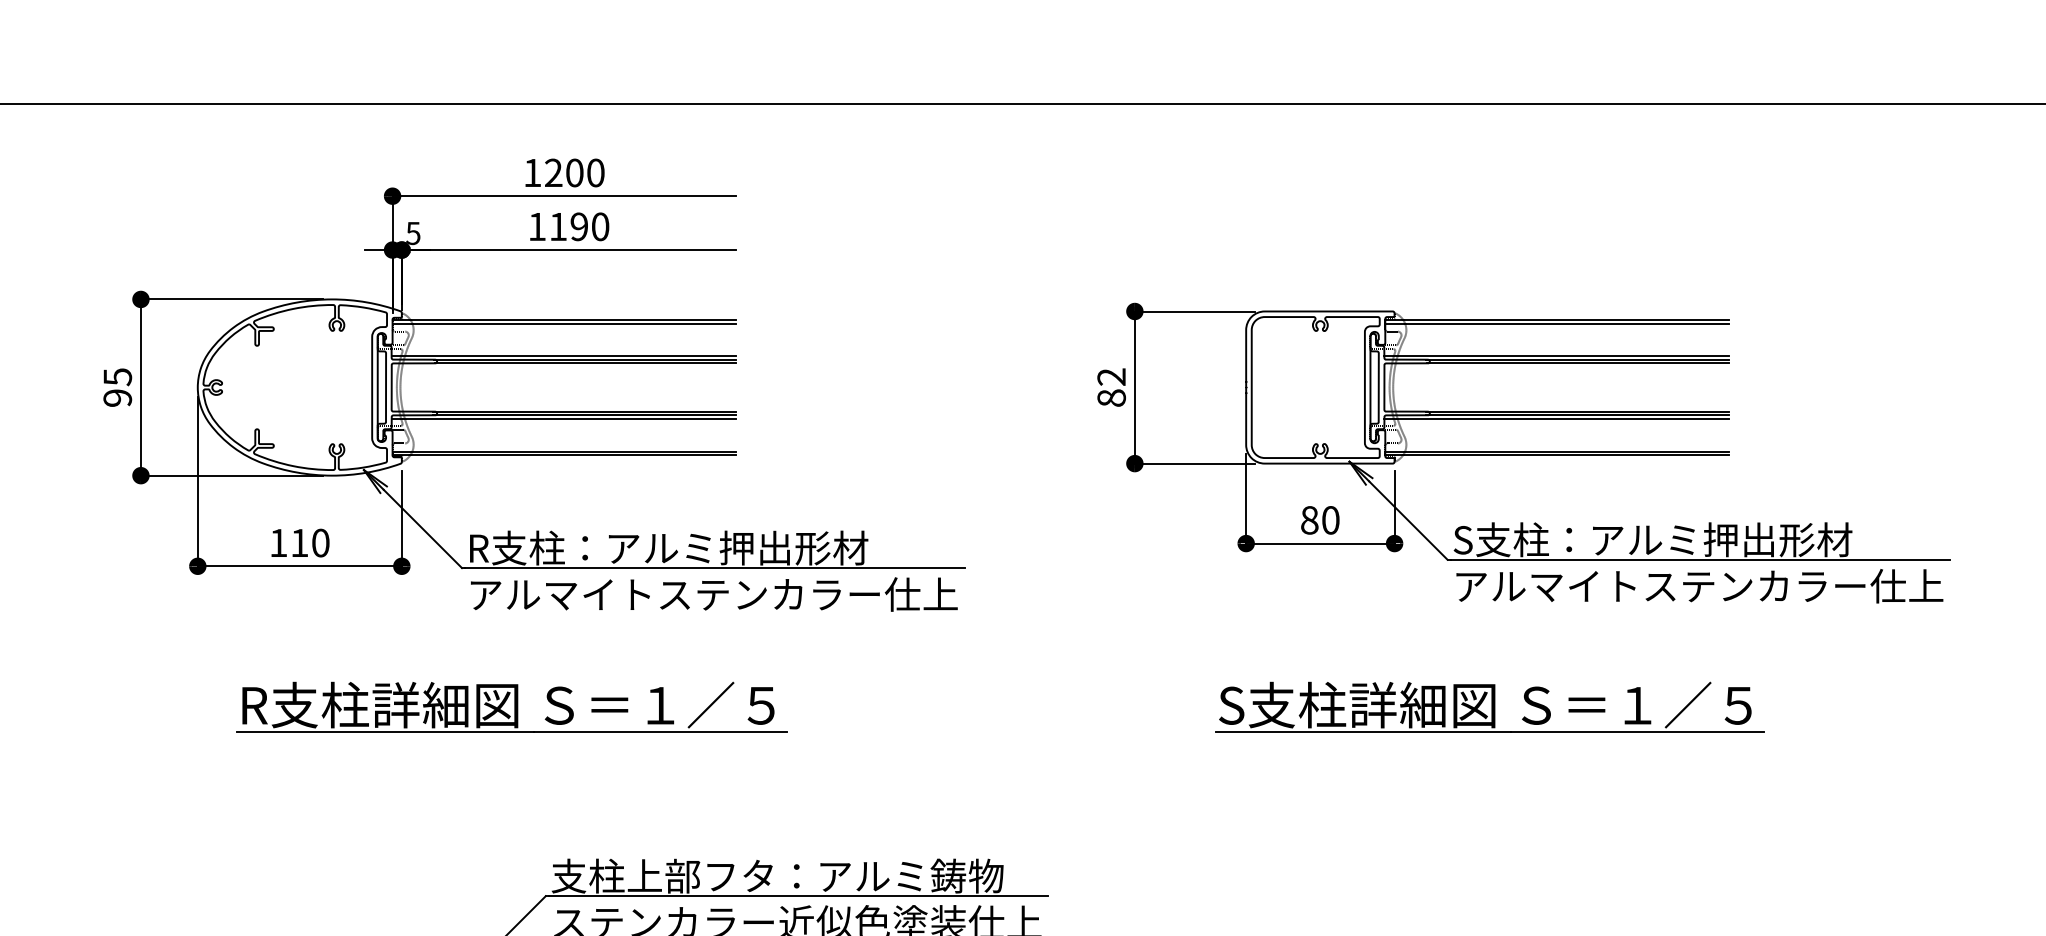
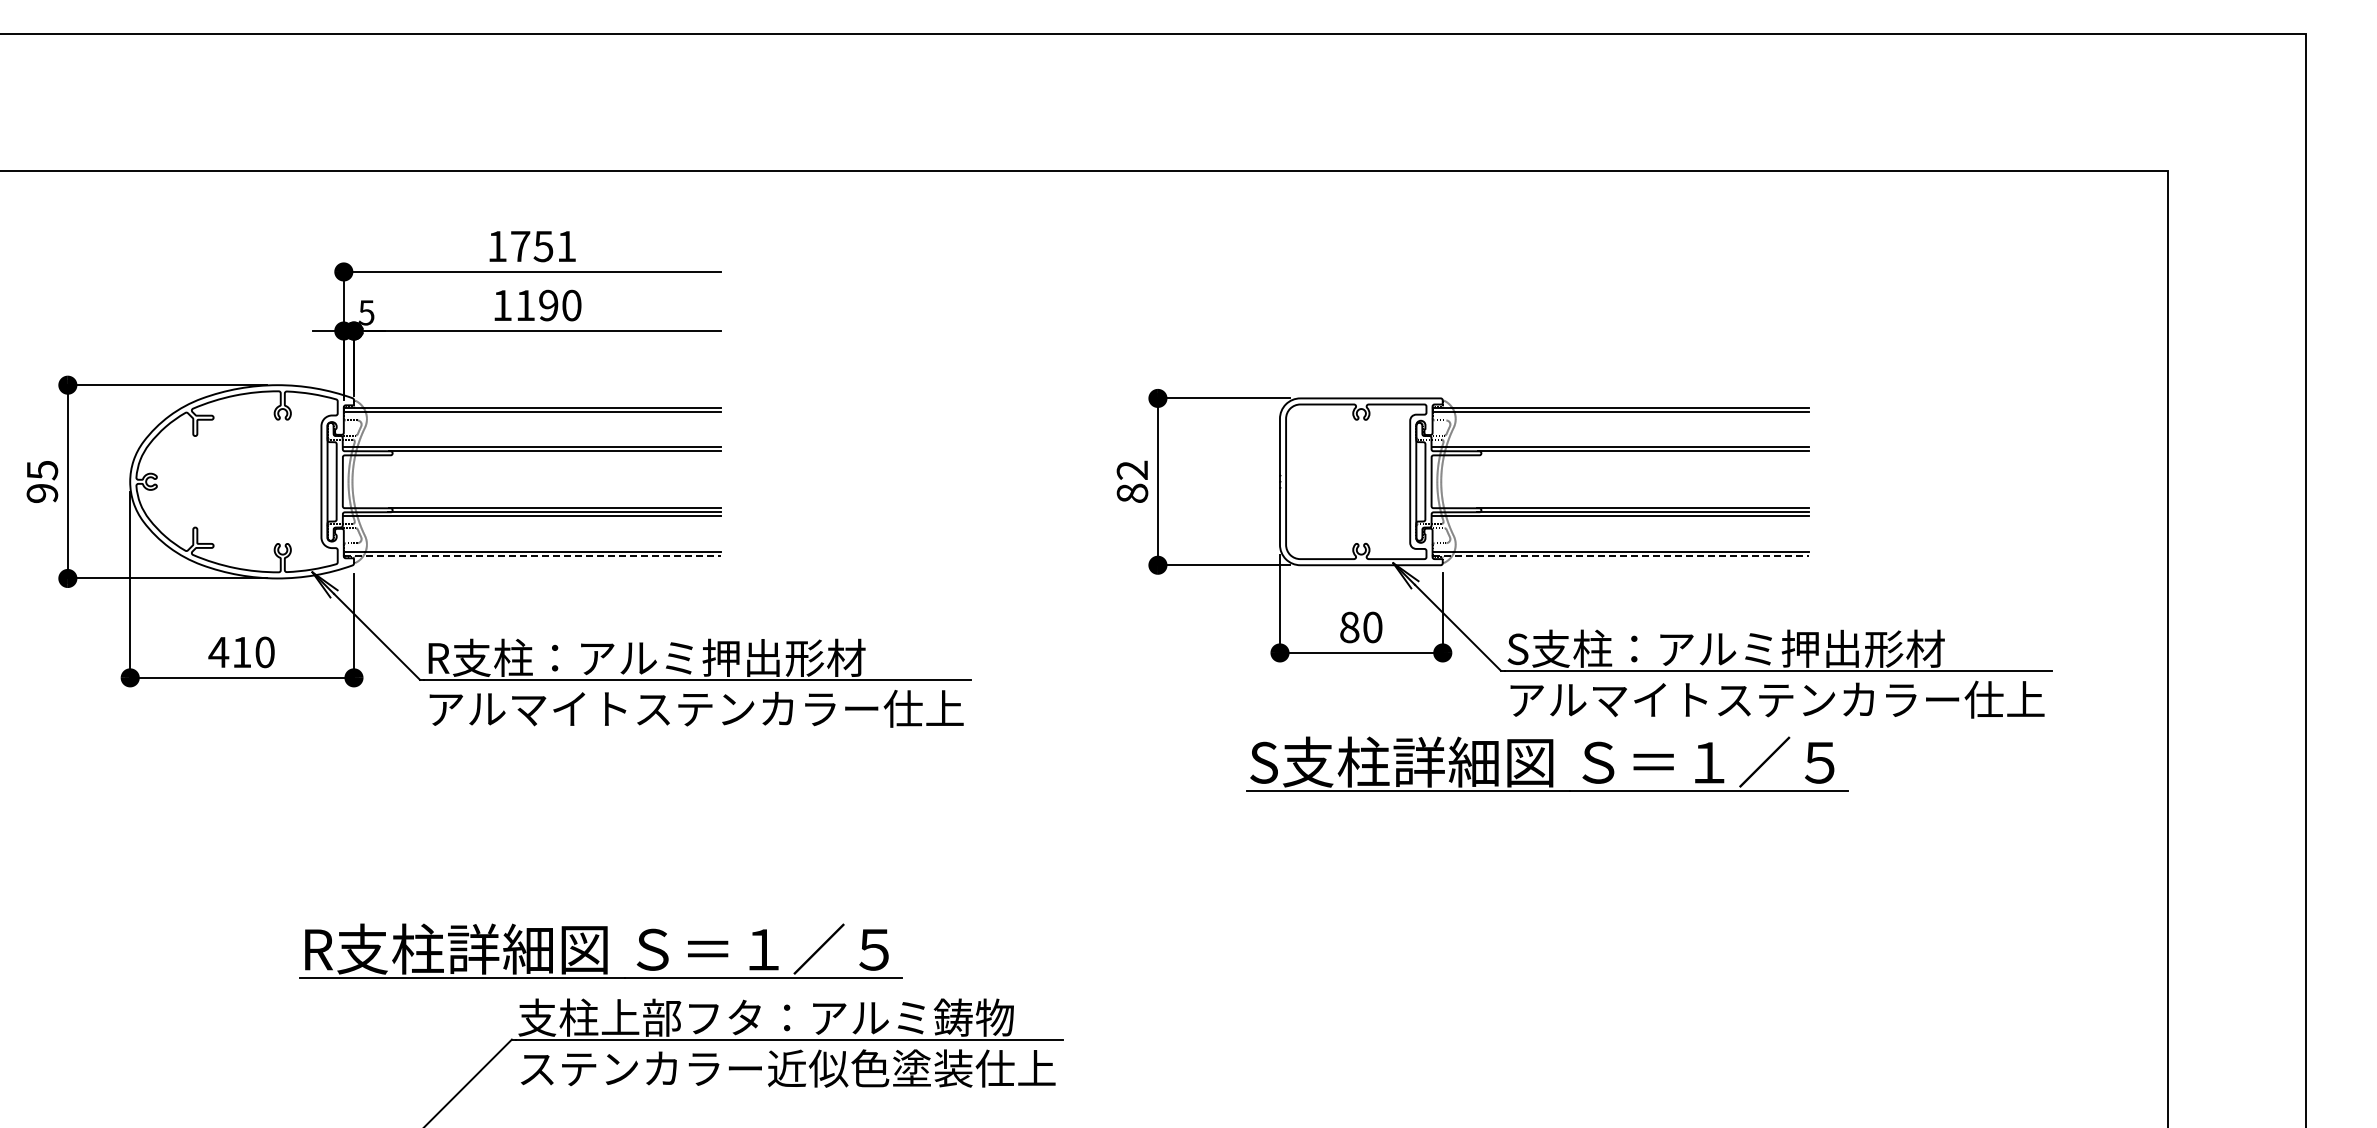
text: (574, 172) -> (543, 246), 1200 -> 1751
line: (584, 363) -> (554, 455), removed
line: (1577, 363) -> (1643, 455), removed
line: (564, 455) -> (532, 556), solid -> dashed
line: (1557, 455) -> (1621, 556), solid -> dashed
text: (278, 543) -> (218, 652), 110 -> 410
part: (511, 706) -> (600, 950), moved
part: (1490, 706) -> (1547, 763), moved

